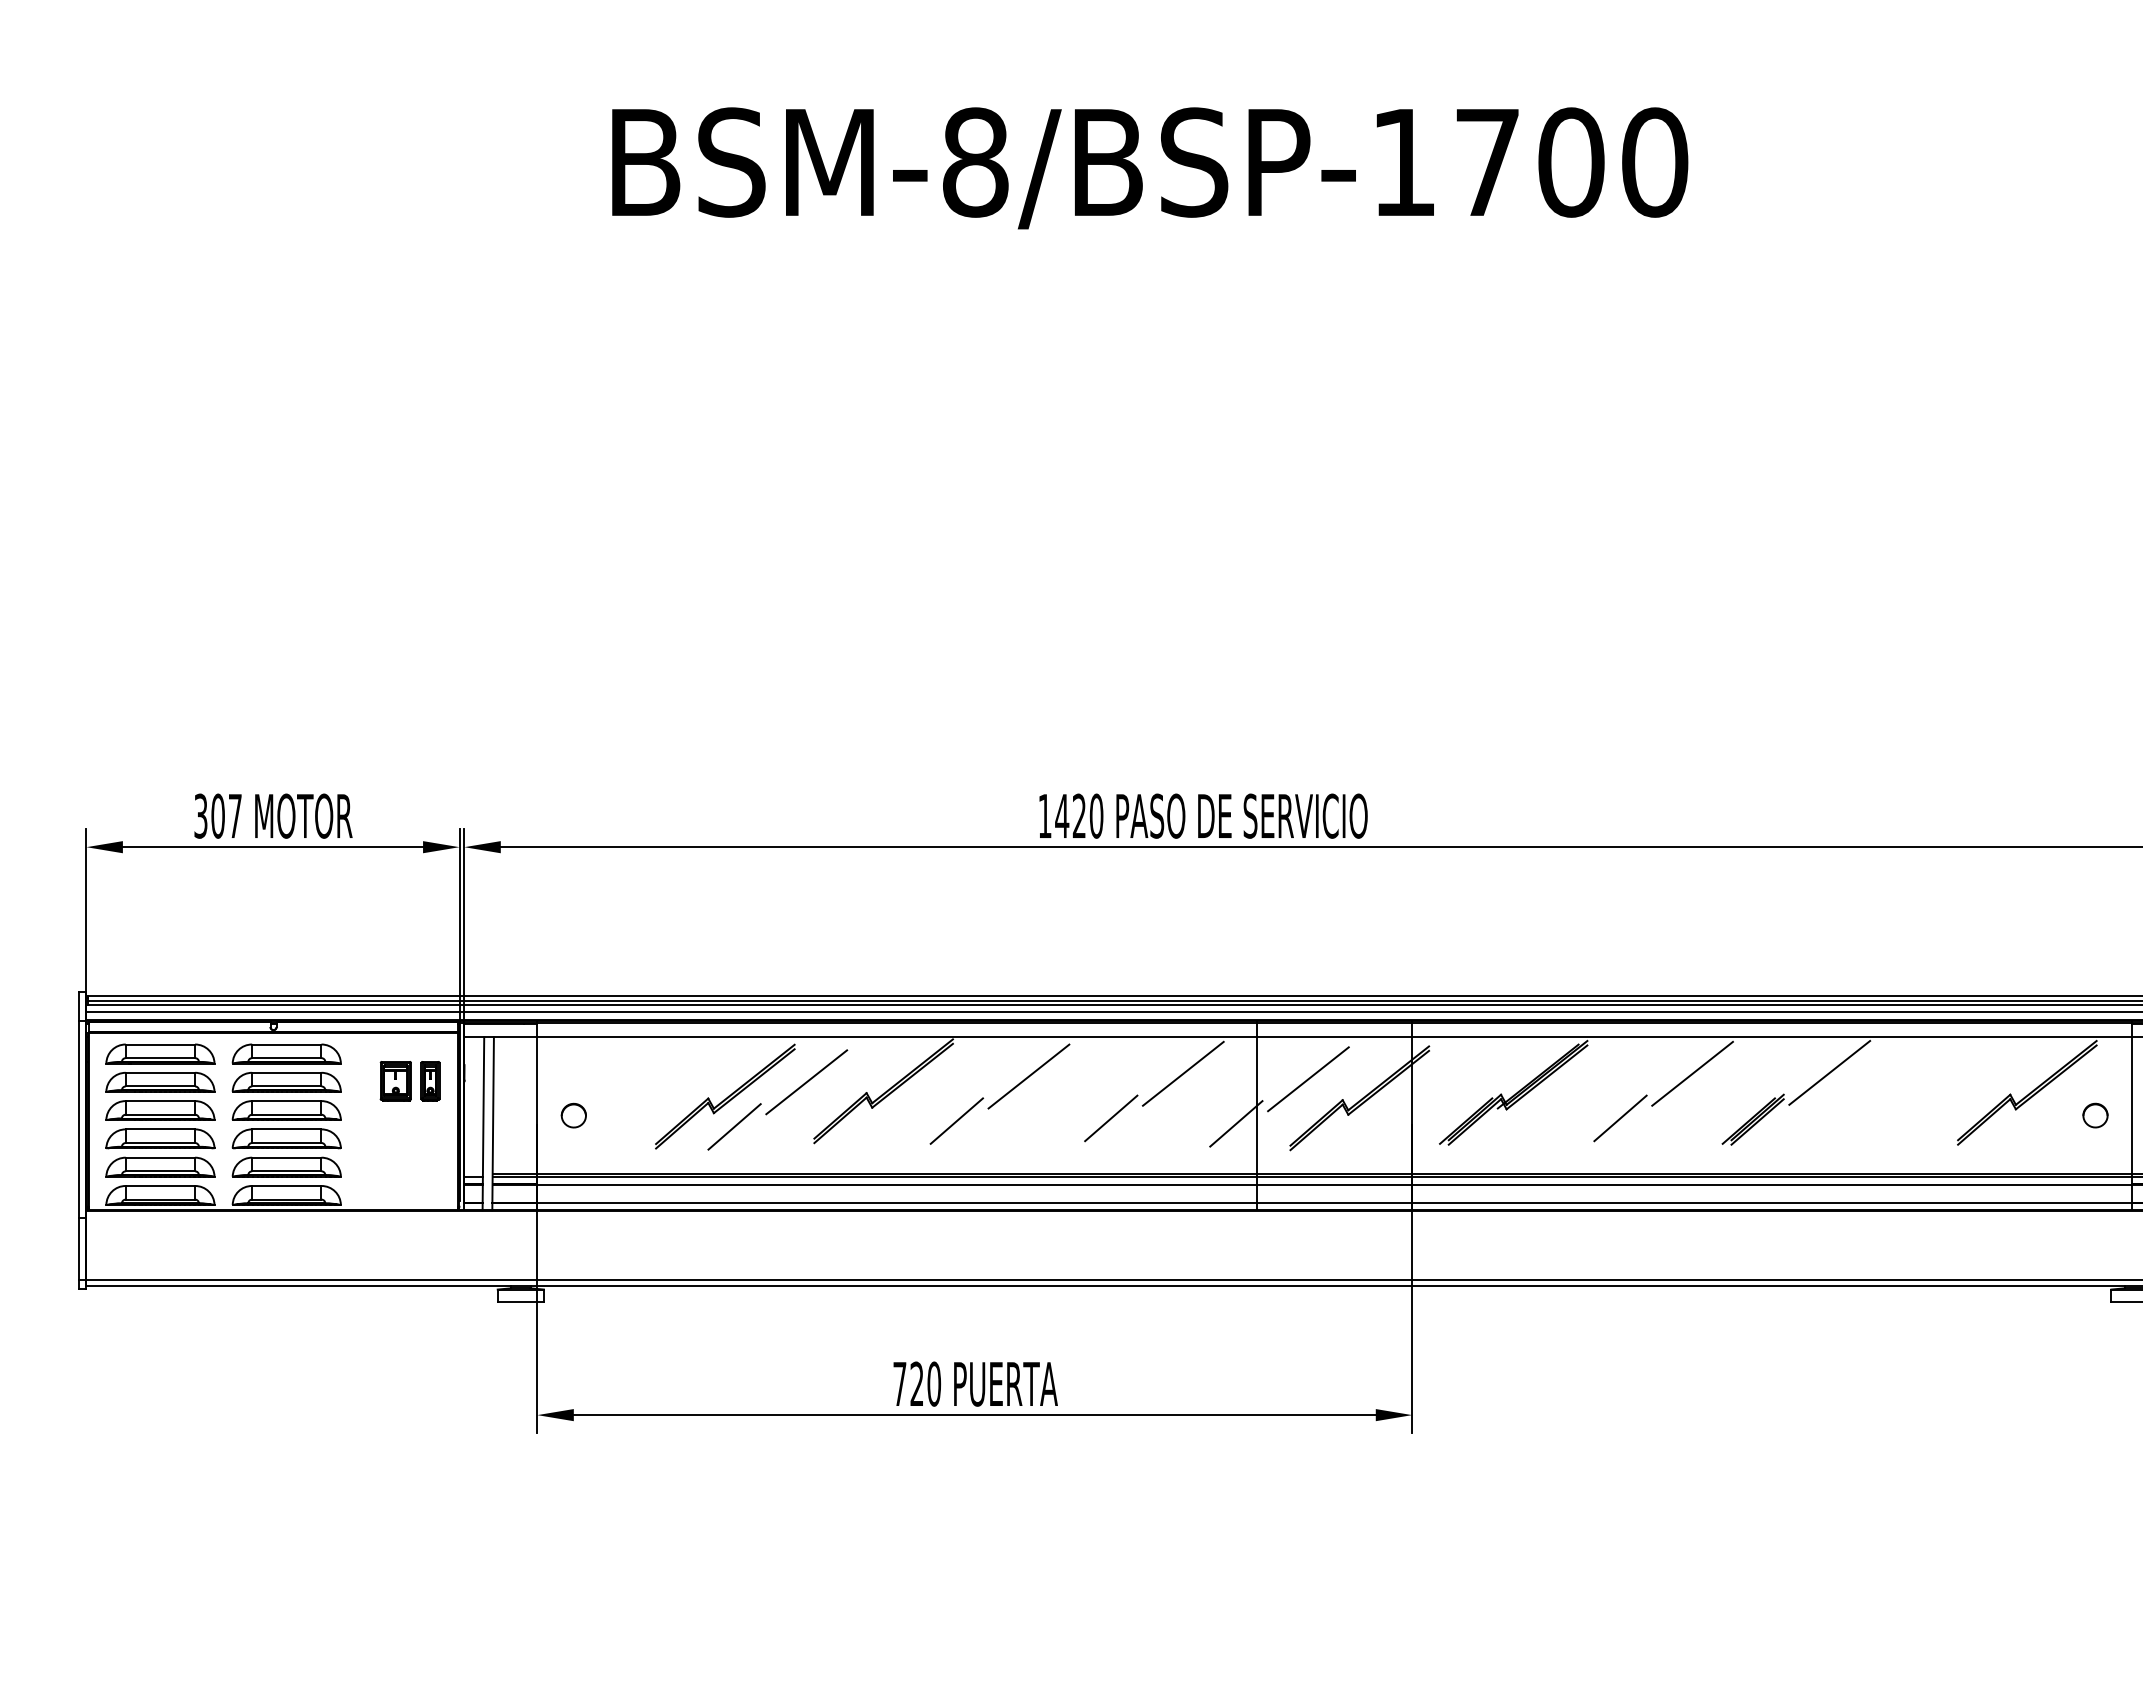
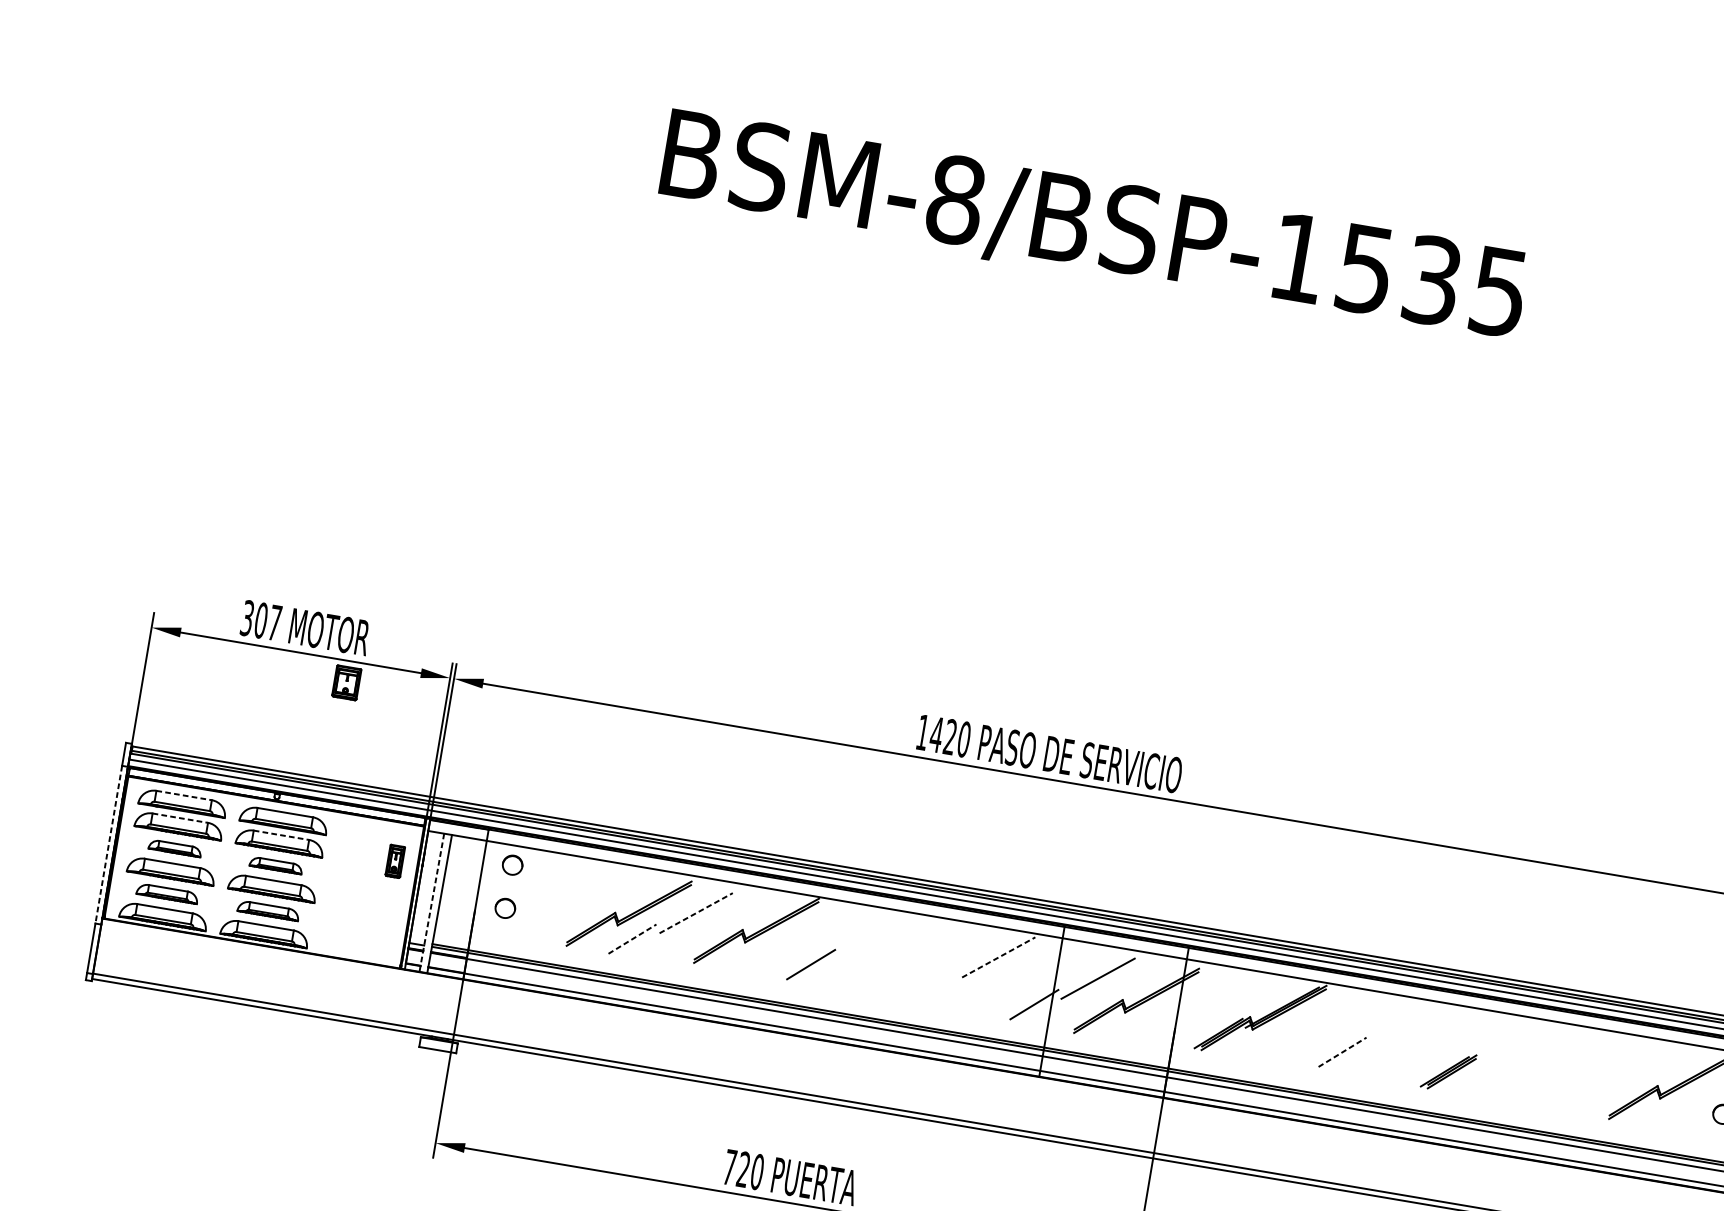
text: (1572, 162) -> (1433, 280), BSM-8/BSP-1700 -> BSM-8/BSP-1535
line: (160, 1044) -> (184, 795), solid -> dashed
part: (573, 1061) -> (512, 865), added
line: (160, 1072) -> (180, 817), solid -> dashed
line: (286, 1072) -> (281, 834), solid -> dashed
line: (1829, 1072) -> (1516, 1043), removed
line: (1183, 1073) -> (998, 957), solid -> dashed
line: (1692, 1073) -> (1406, 1026), removed
line: (1028, 1076) -> (874, 938), removed
part: (395, 1081) -> (346, 683), moved
line: (807, 1081) -> (696, 912), solid -> dashed
part: (160, 1110) -> (175, 848), size x0.6
part: (286, 1110) -> (276, 865), size x0.6
line: (1111, 1118) -> (935, 983), removed
line: (1620, 1118) -> (1342, 1052), solid -> dashed
line: (79, 1119) -> (109, 844), solid -> dashed
line: (483, 1124) -> (431, 903), solid -> dashed
line: (734, 1126) -> (632, 938), solid -> dashed
part: (160, 1166) -> (167, 893), size x0.7
part: (286, 1166) -> (268, 910), size x0.7

